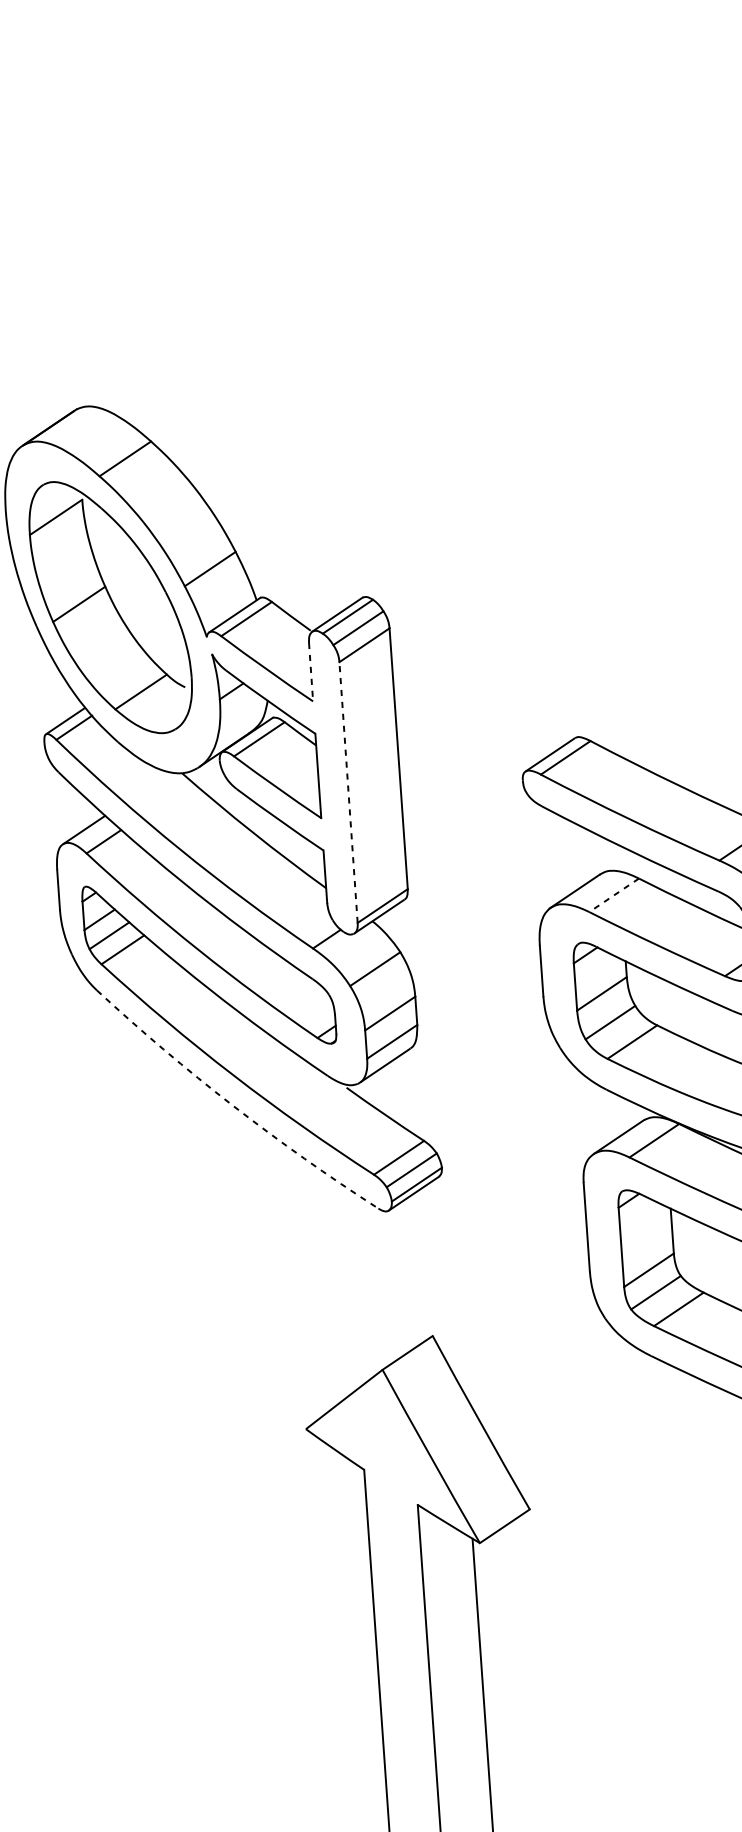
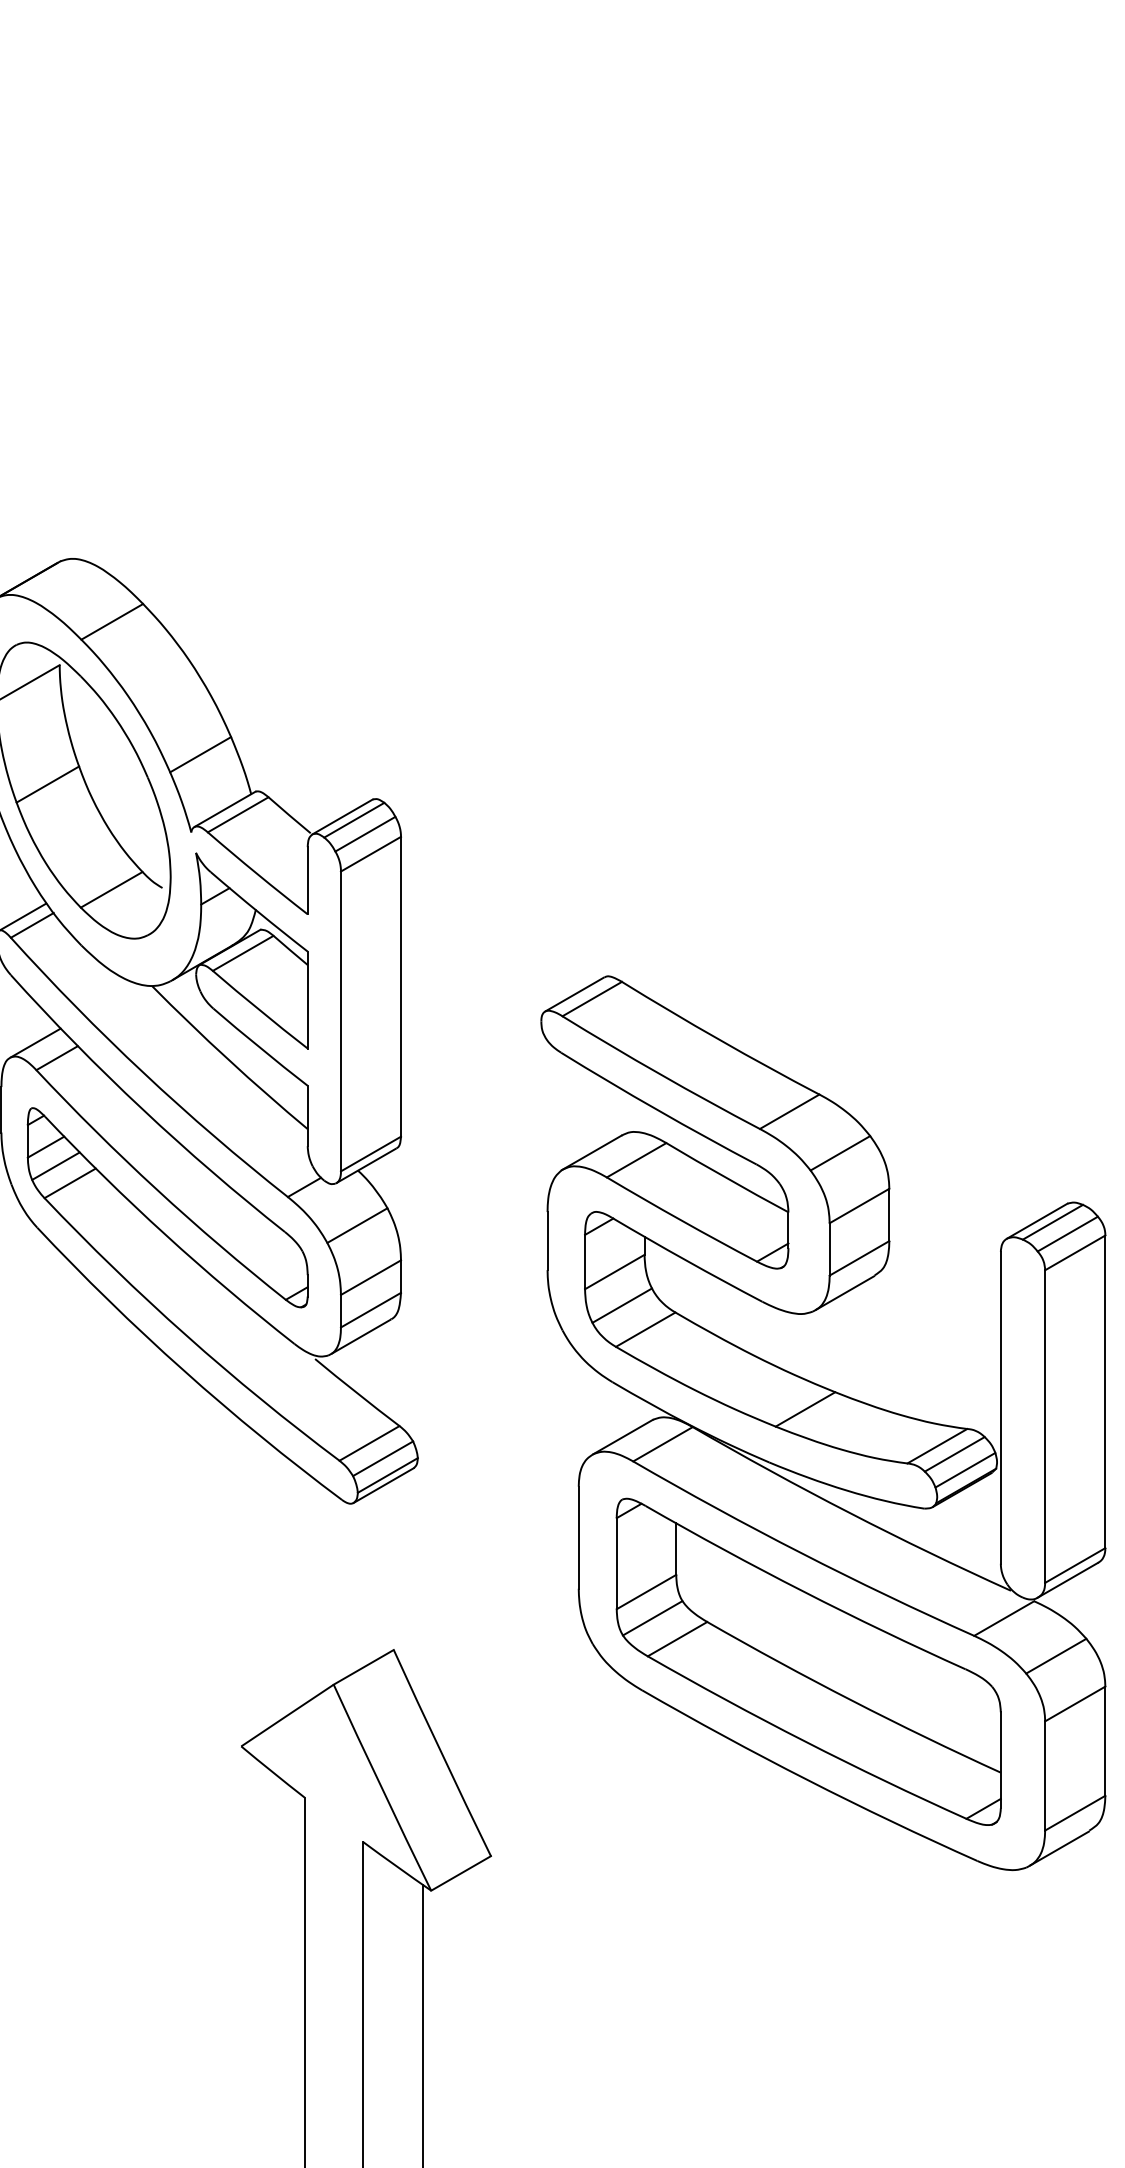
line: (310, 671) -> (307, 880), dashed -> solid
line: (348, 792) -> (340, 1021), dashed -> solid
line: (614, 895) -> (636, 1160), dashed -> solid
arc: (232, 1105) -> (183, 1370), dashed -> solid

